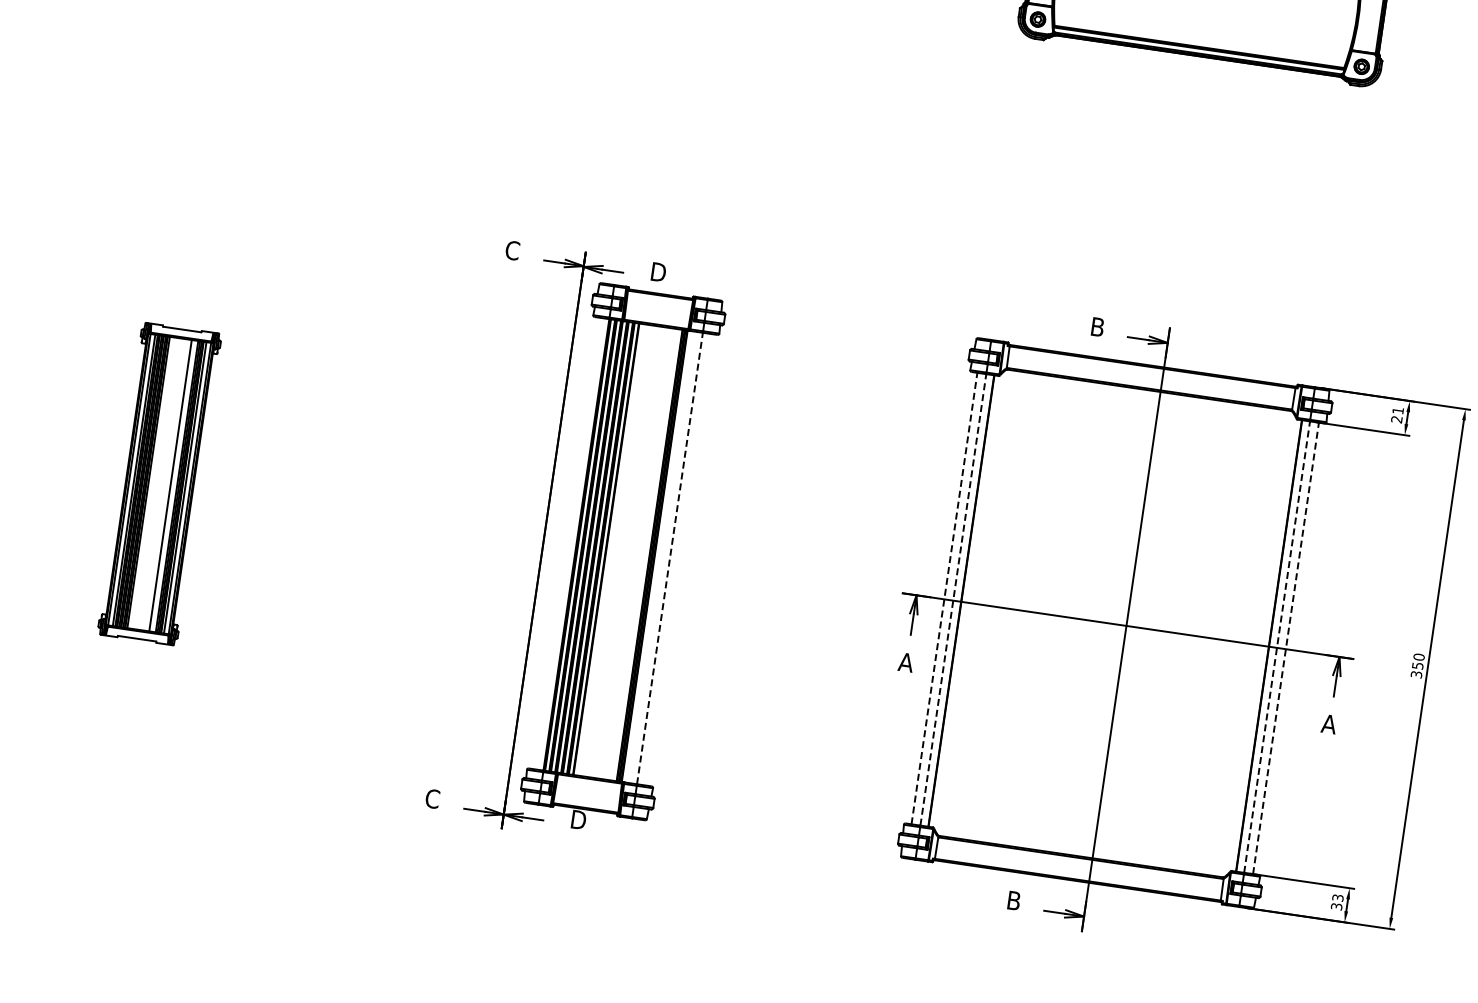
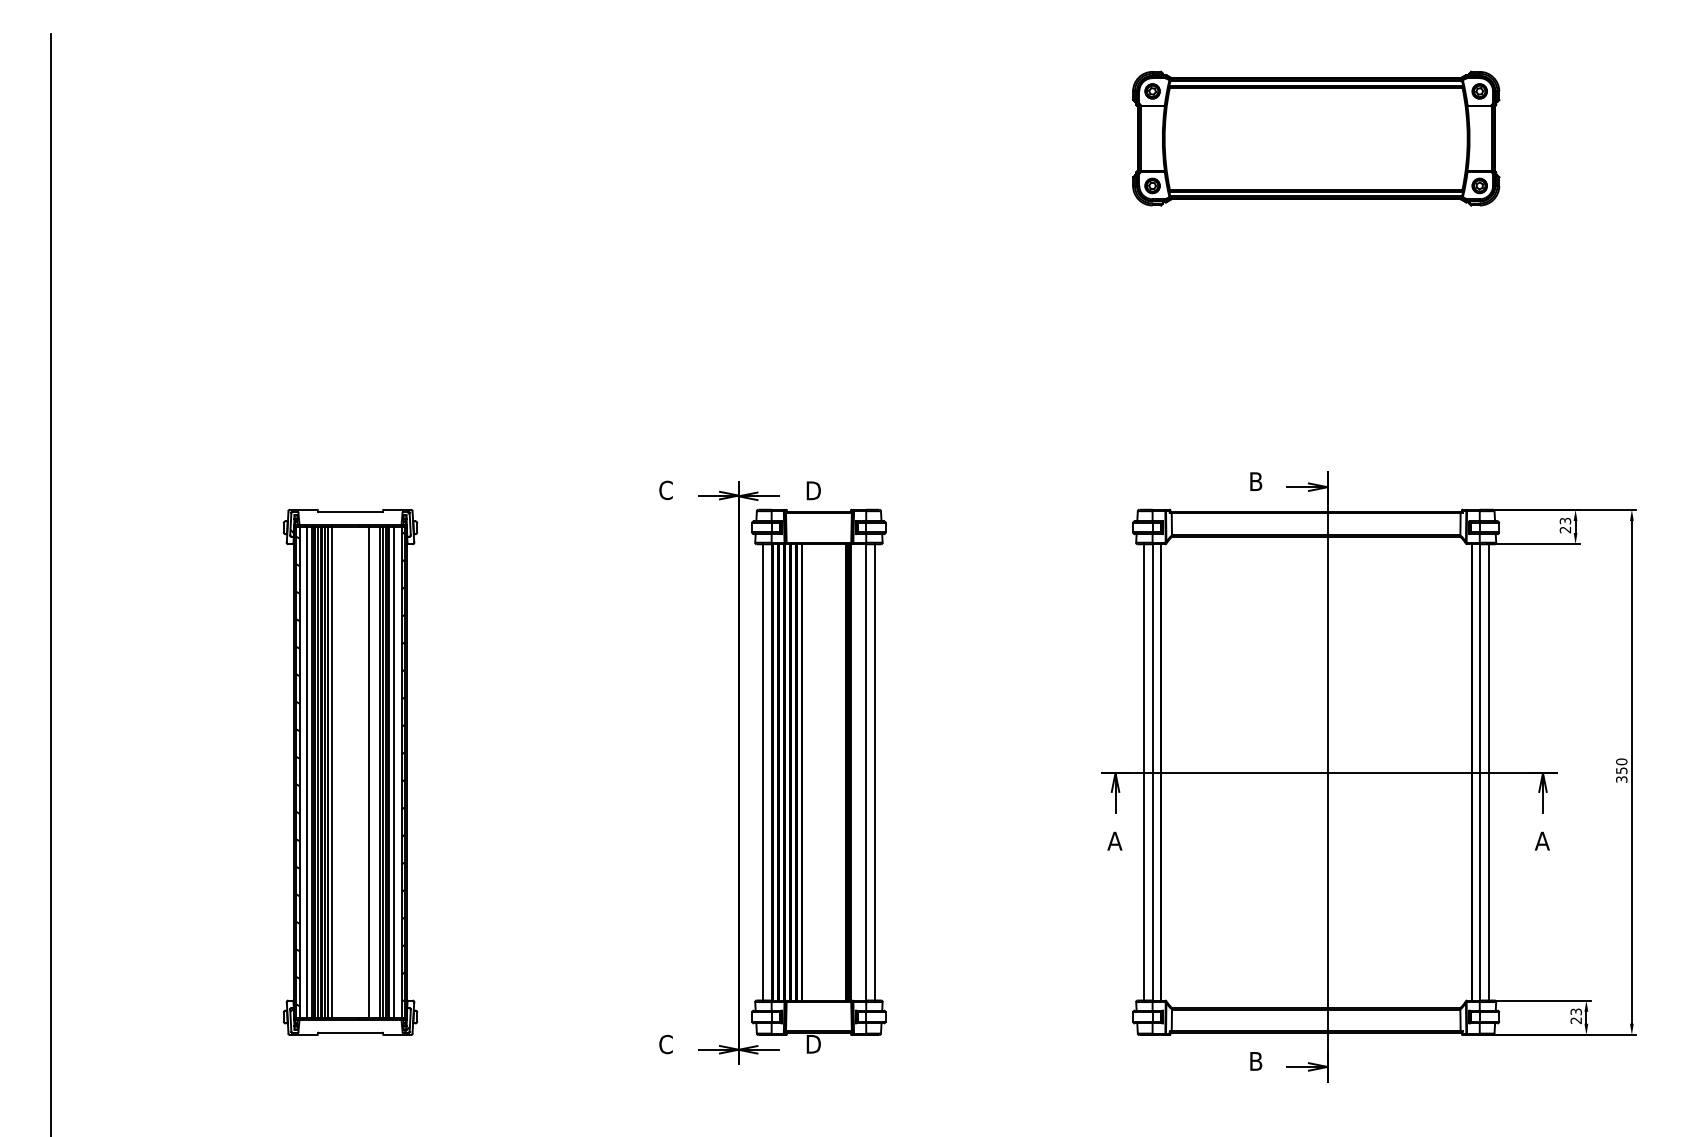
text: (1398, 410) -> (1565, 520), 21 -> 23
part: (159, 484) -> (350, 772), size x1.67
line: (567, 543) -> (762, 772), added
line: (670, 557) -> (866, 771), dashed -> solid
line: (679, 559) -> (875, 772), added
line: (944, 597) -> (1143, 771), dashed -> solid
line: (953, 598) -> (1152, 771), dashed -> solid
line: (1276, 646) -> (1479, 771), dashed -> solid
line: (1285, 647) -> (1488, 771), dashed -> solid
text: (1337, 906) -> (1576, 1020), 33 -> 23

